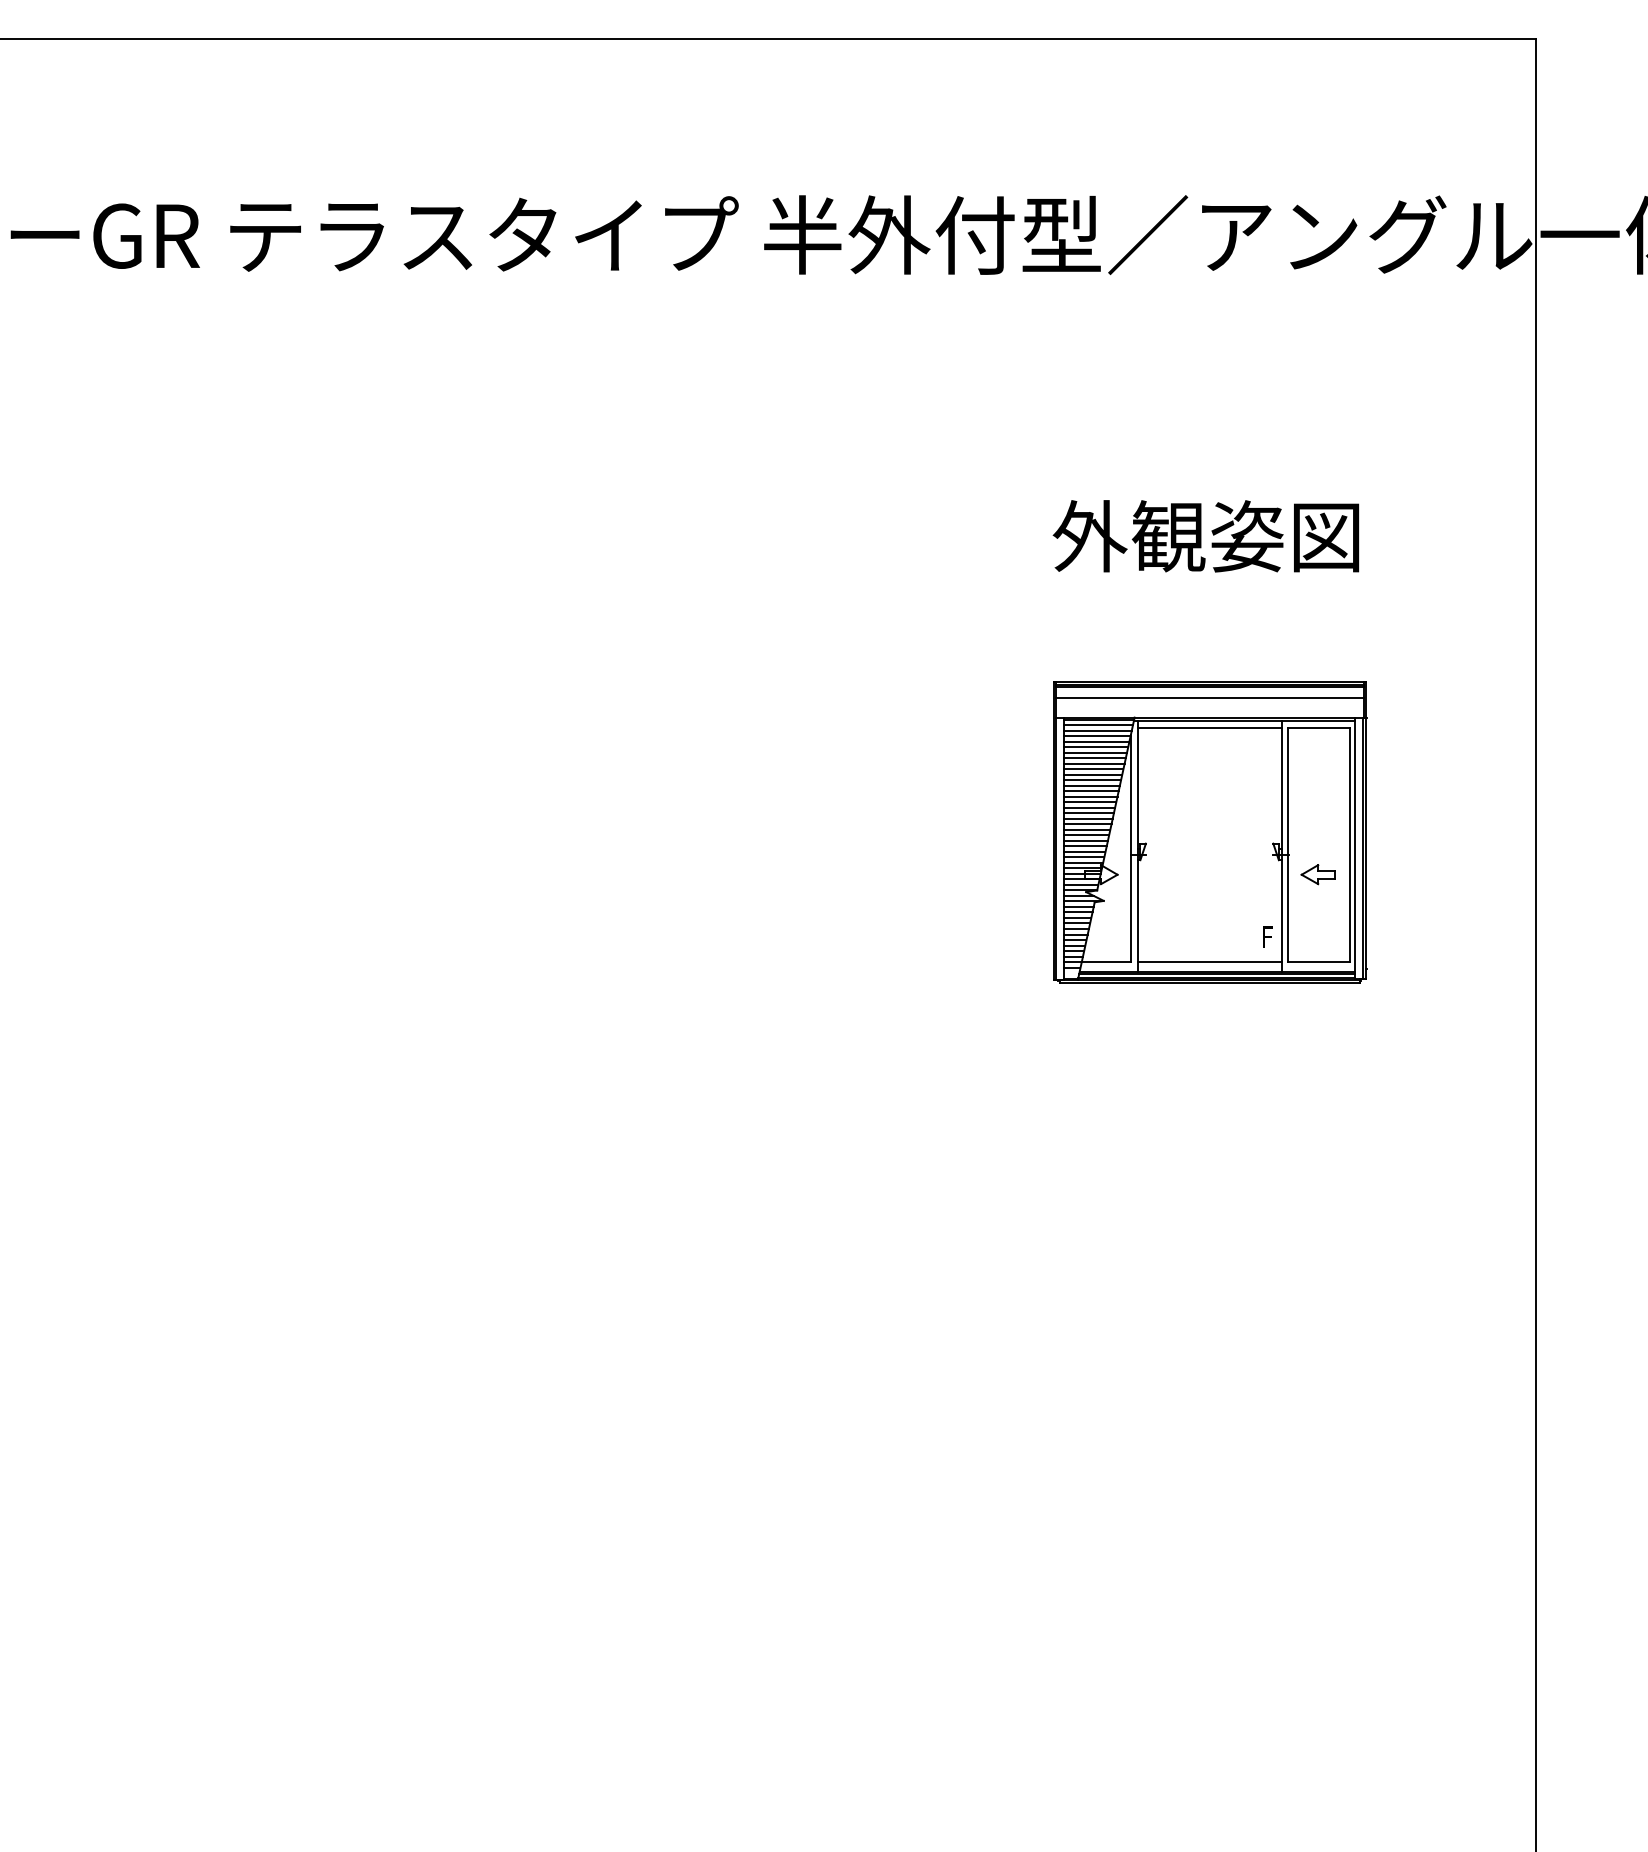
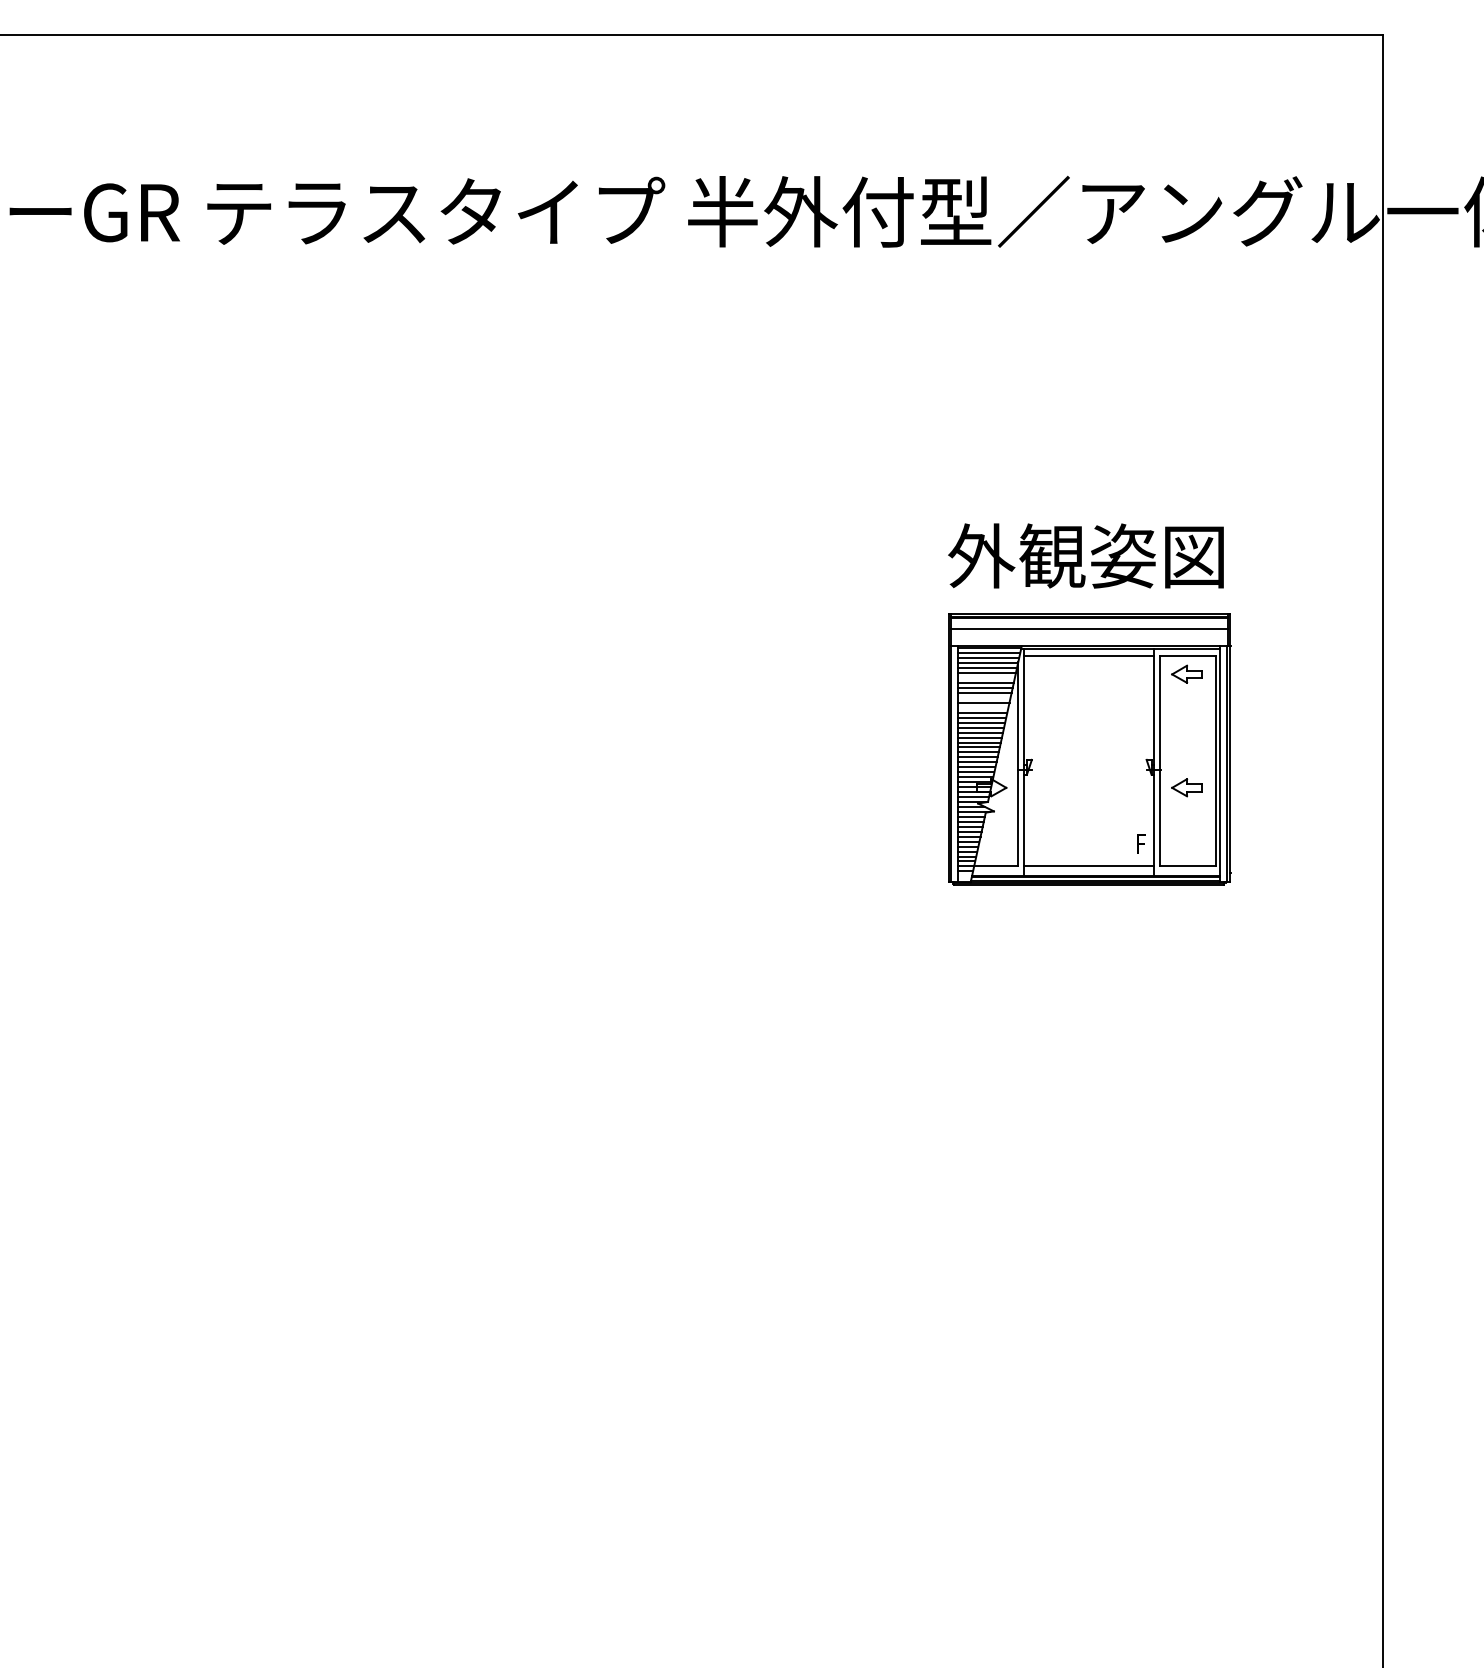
text: (1205, 536) -> (1085, 556), moved
part: (1317, 748) -> (1186, 674), added
line: (1095, 752) -> (986, 677), removed
line: (1093, 774) -> (984, 697), removed
line: (1091, 785) -> (982, 707), removed

